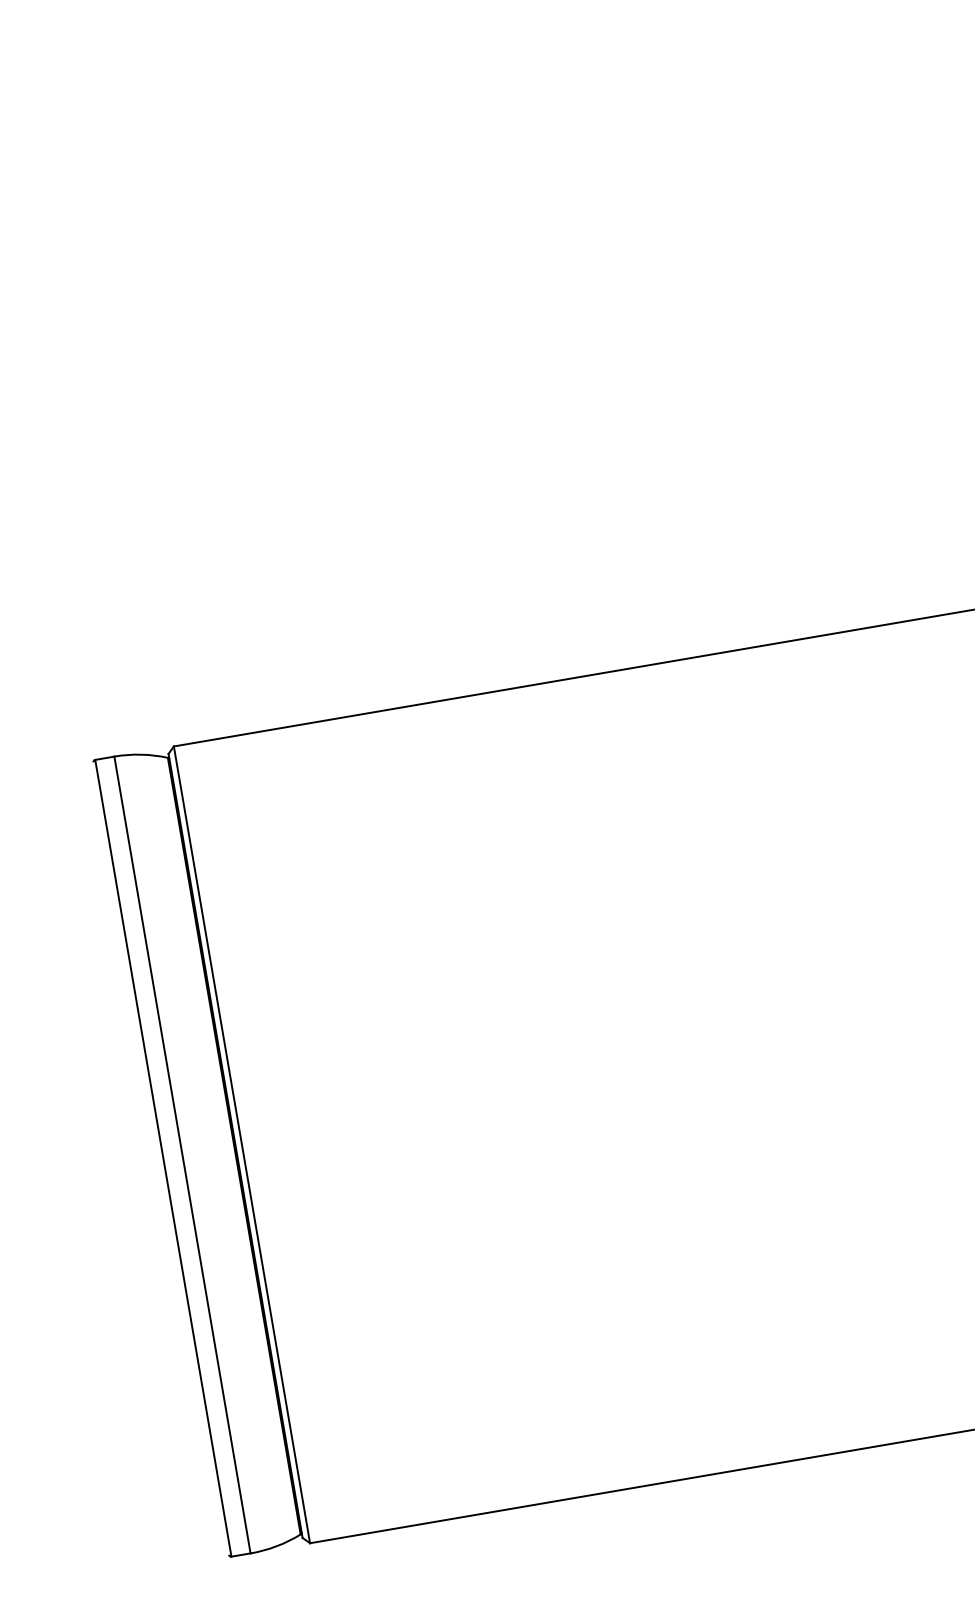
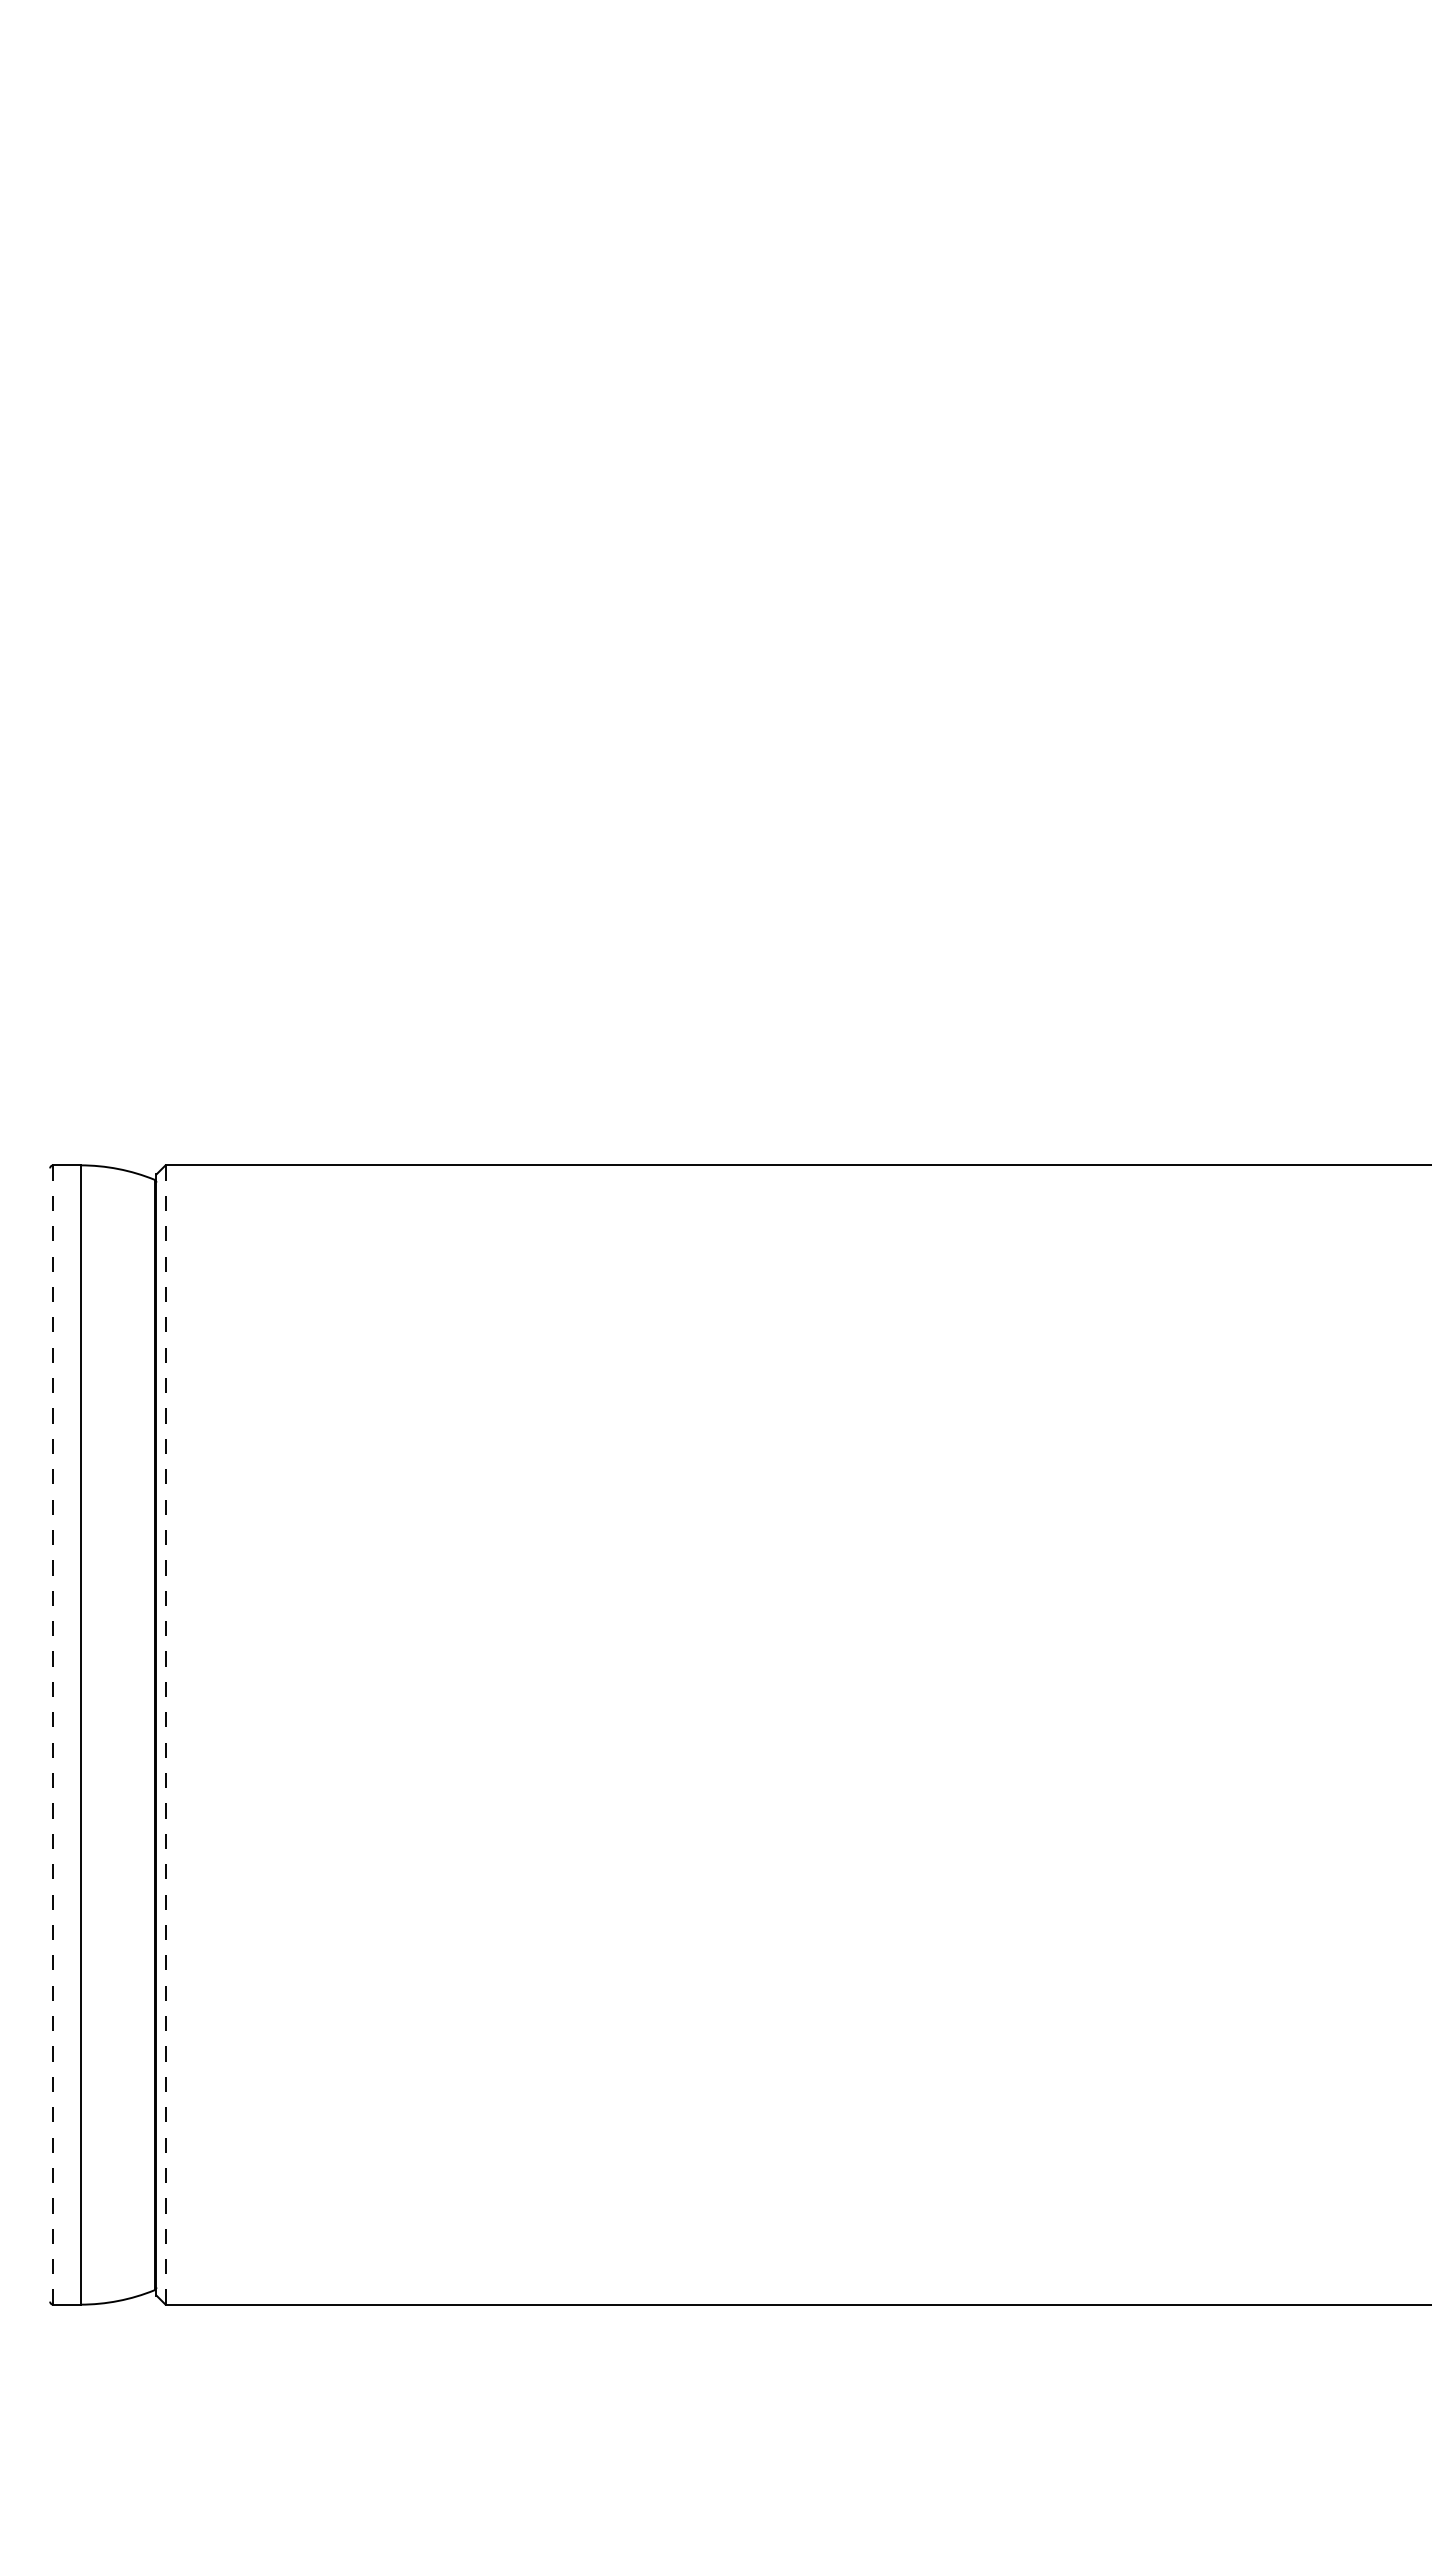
line: (241, 1145) -> (165, 1735), solid -> dashed
line: (163, 1158) -> (53, 1735), solid -> dashed

